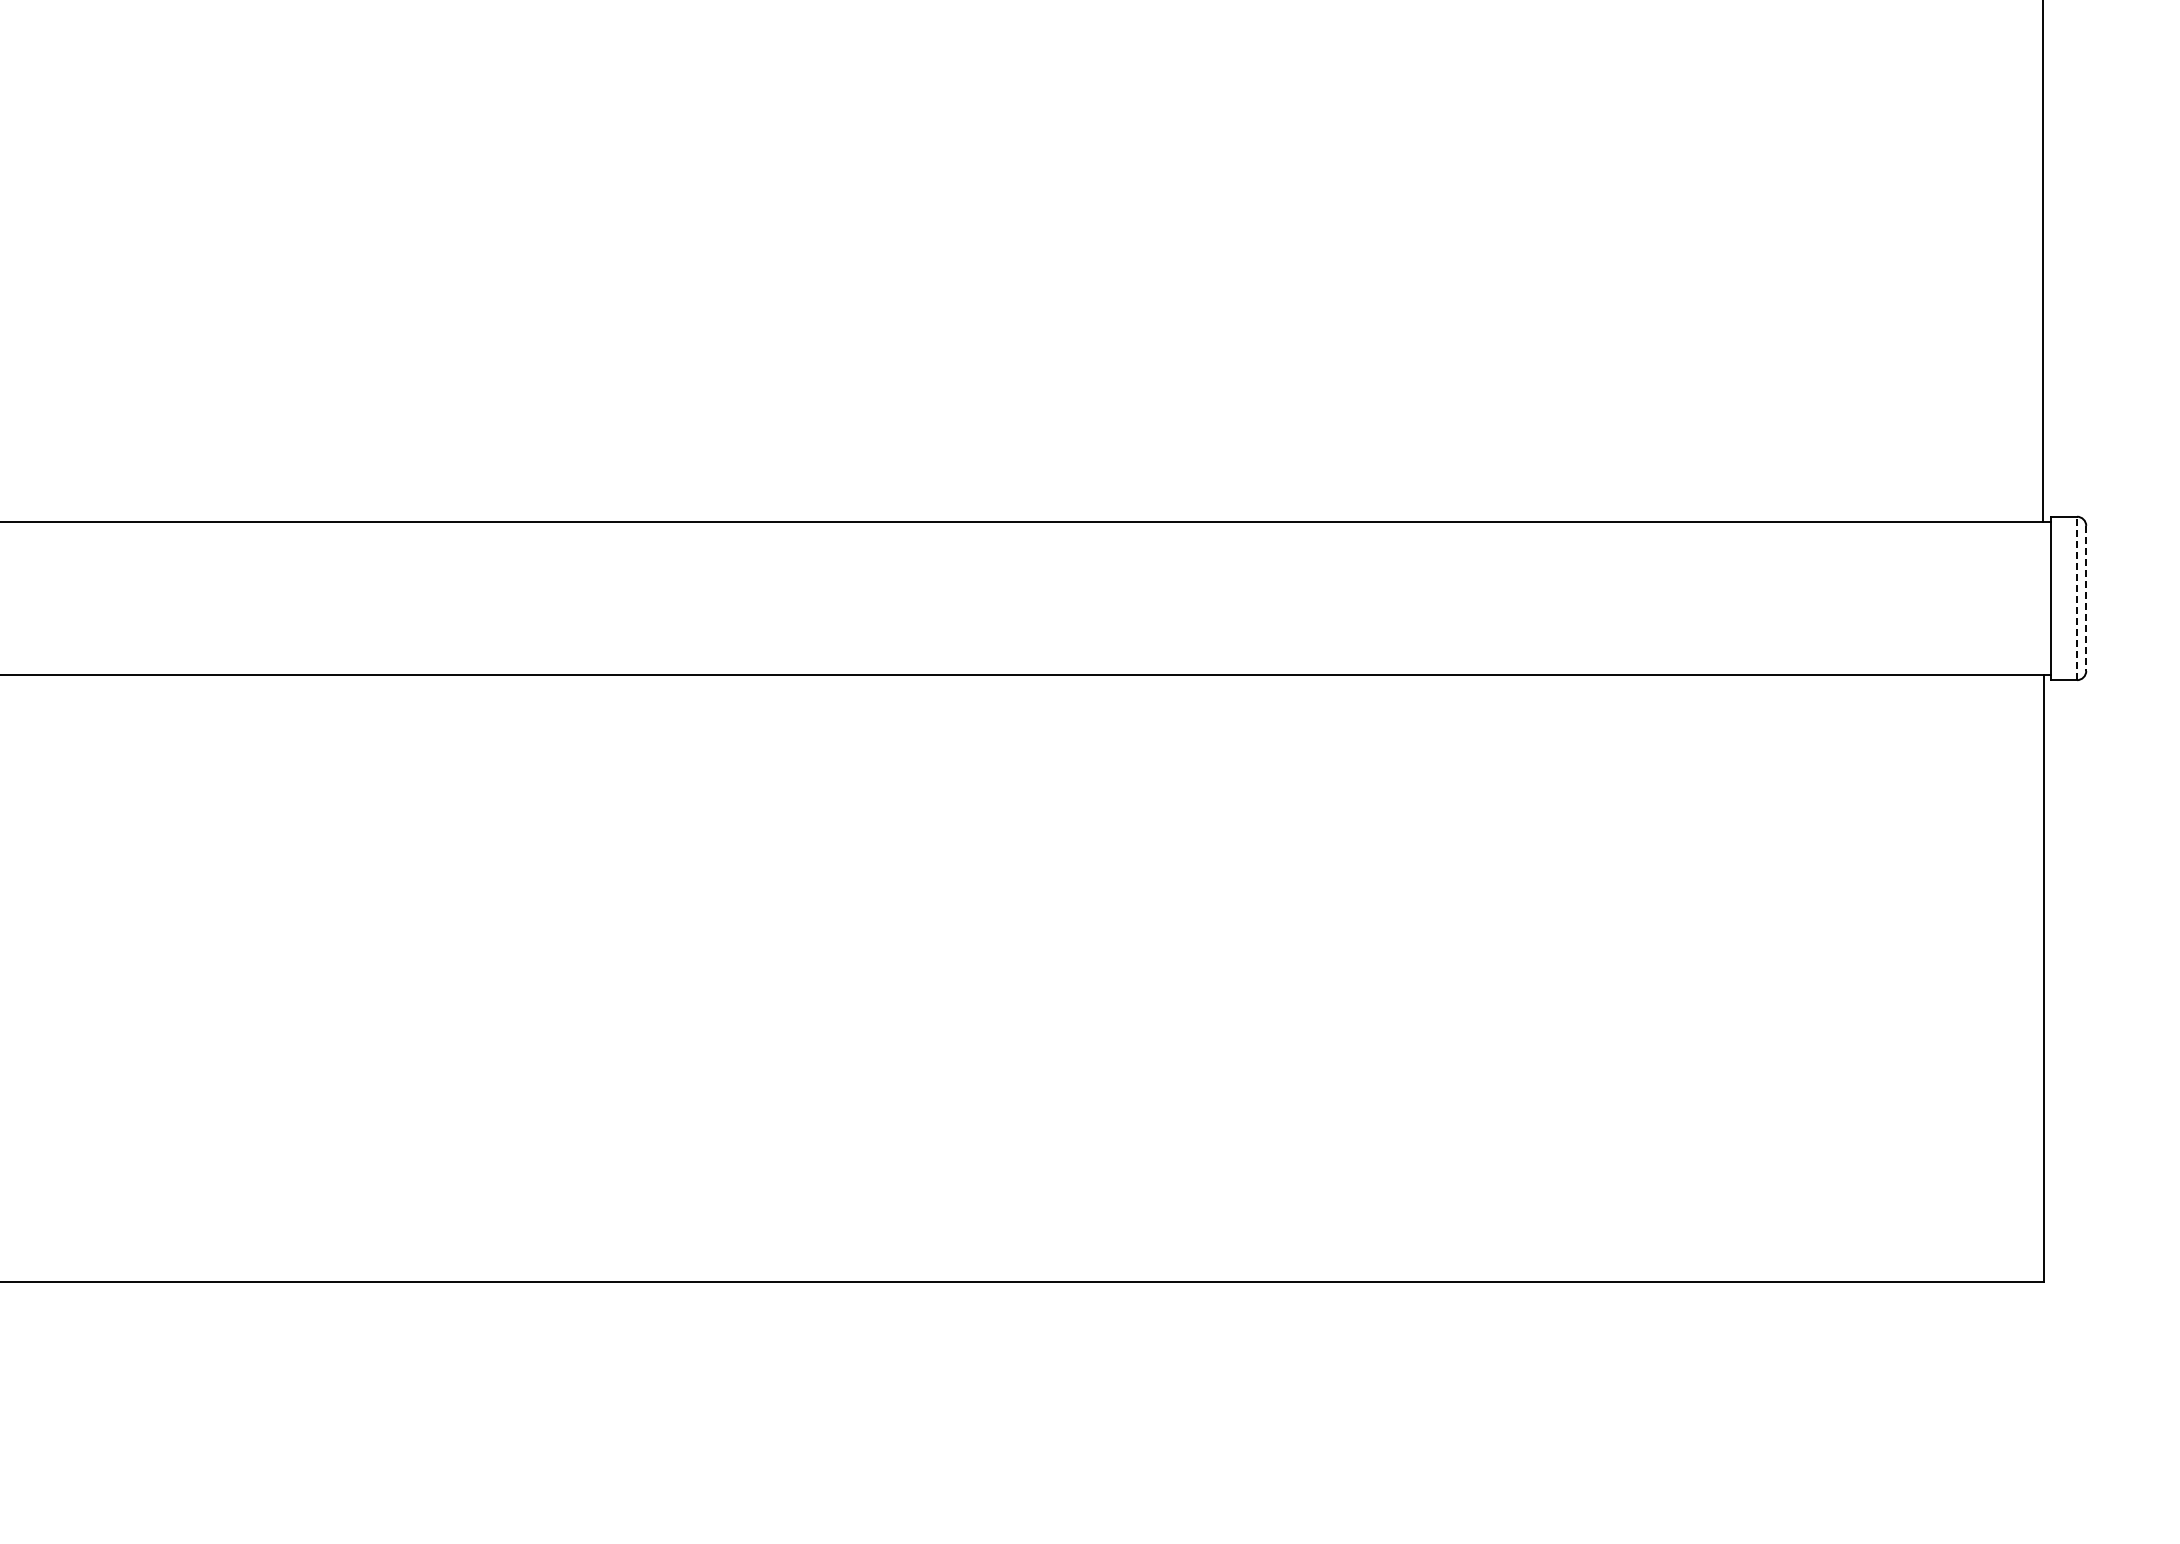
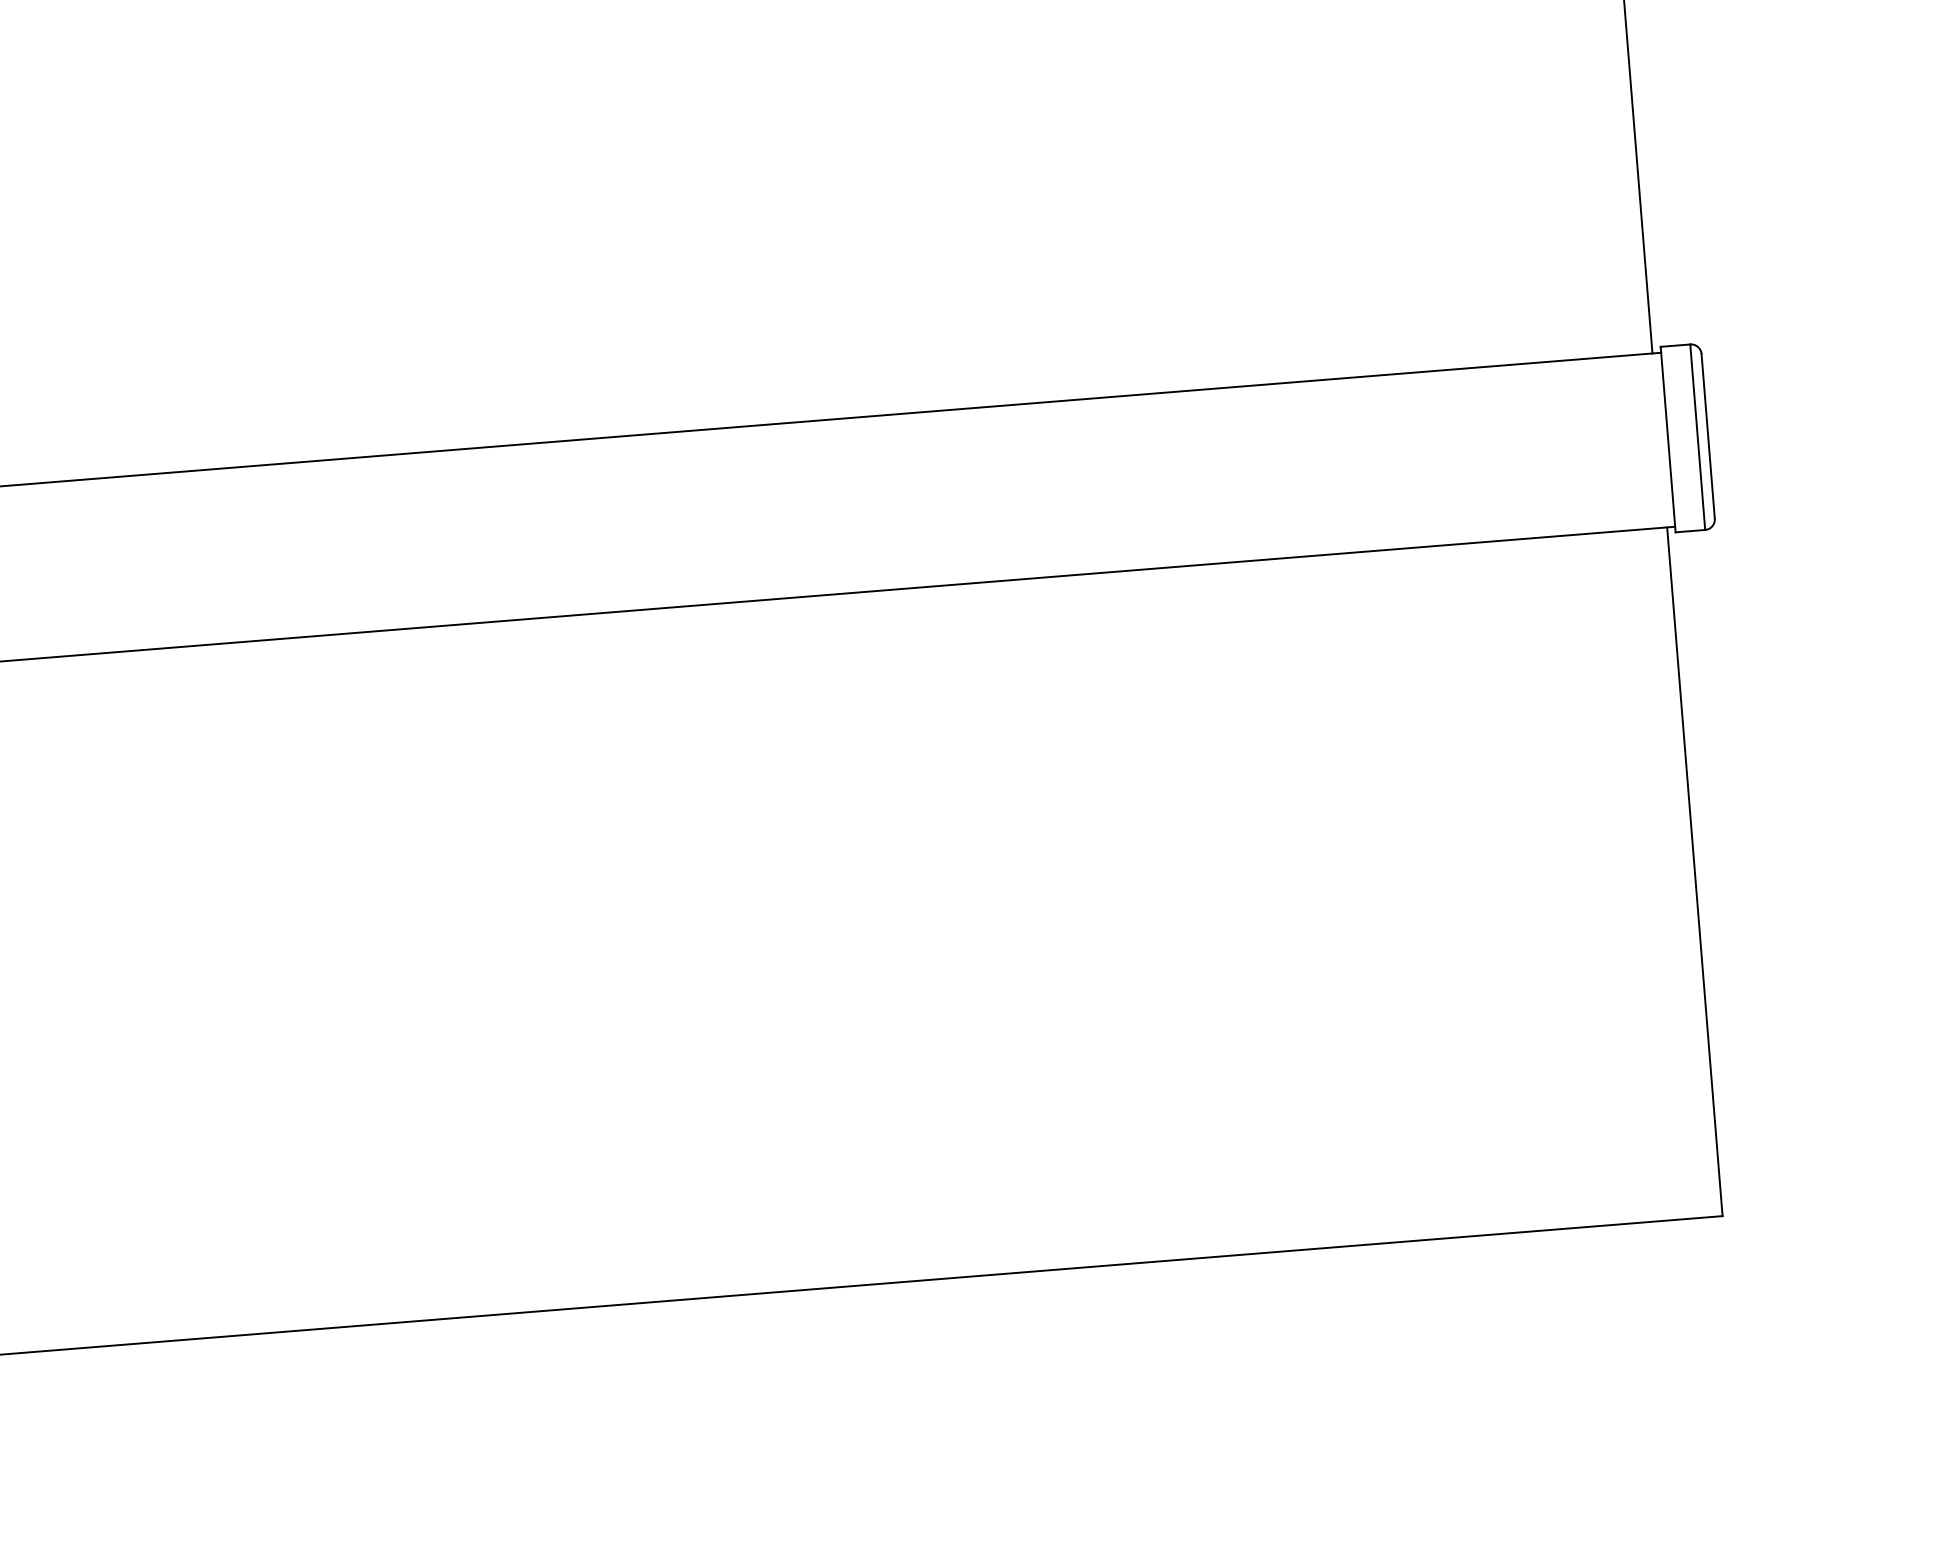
line: (2077, 598) -> (1698, 437), dashed -> solid
line: (2086, 598) -> (1708, 436), dashed -> solid

